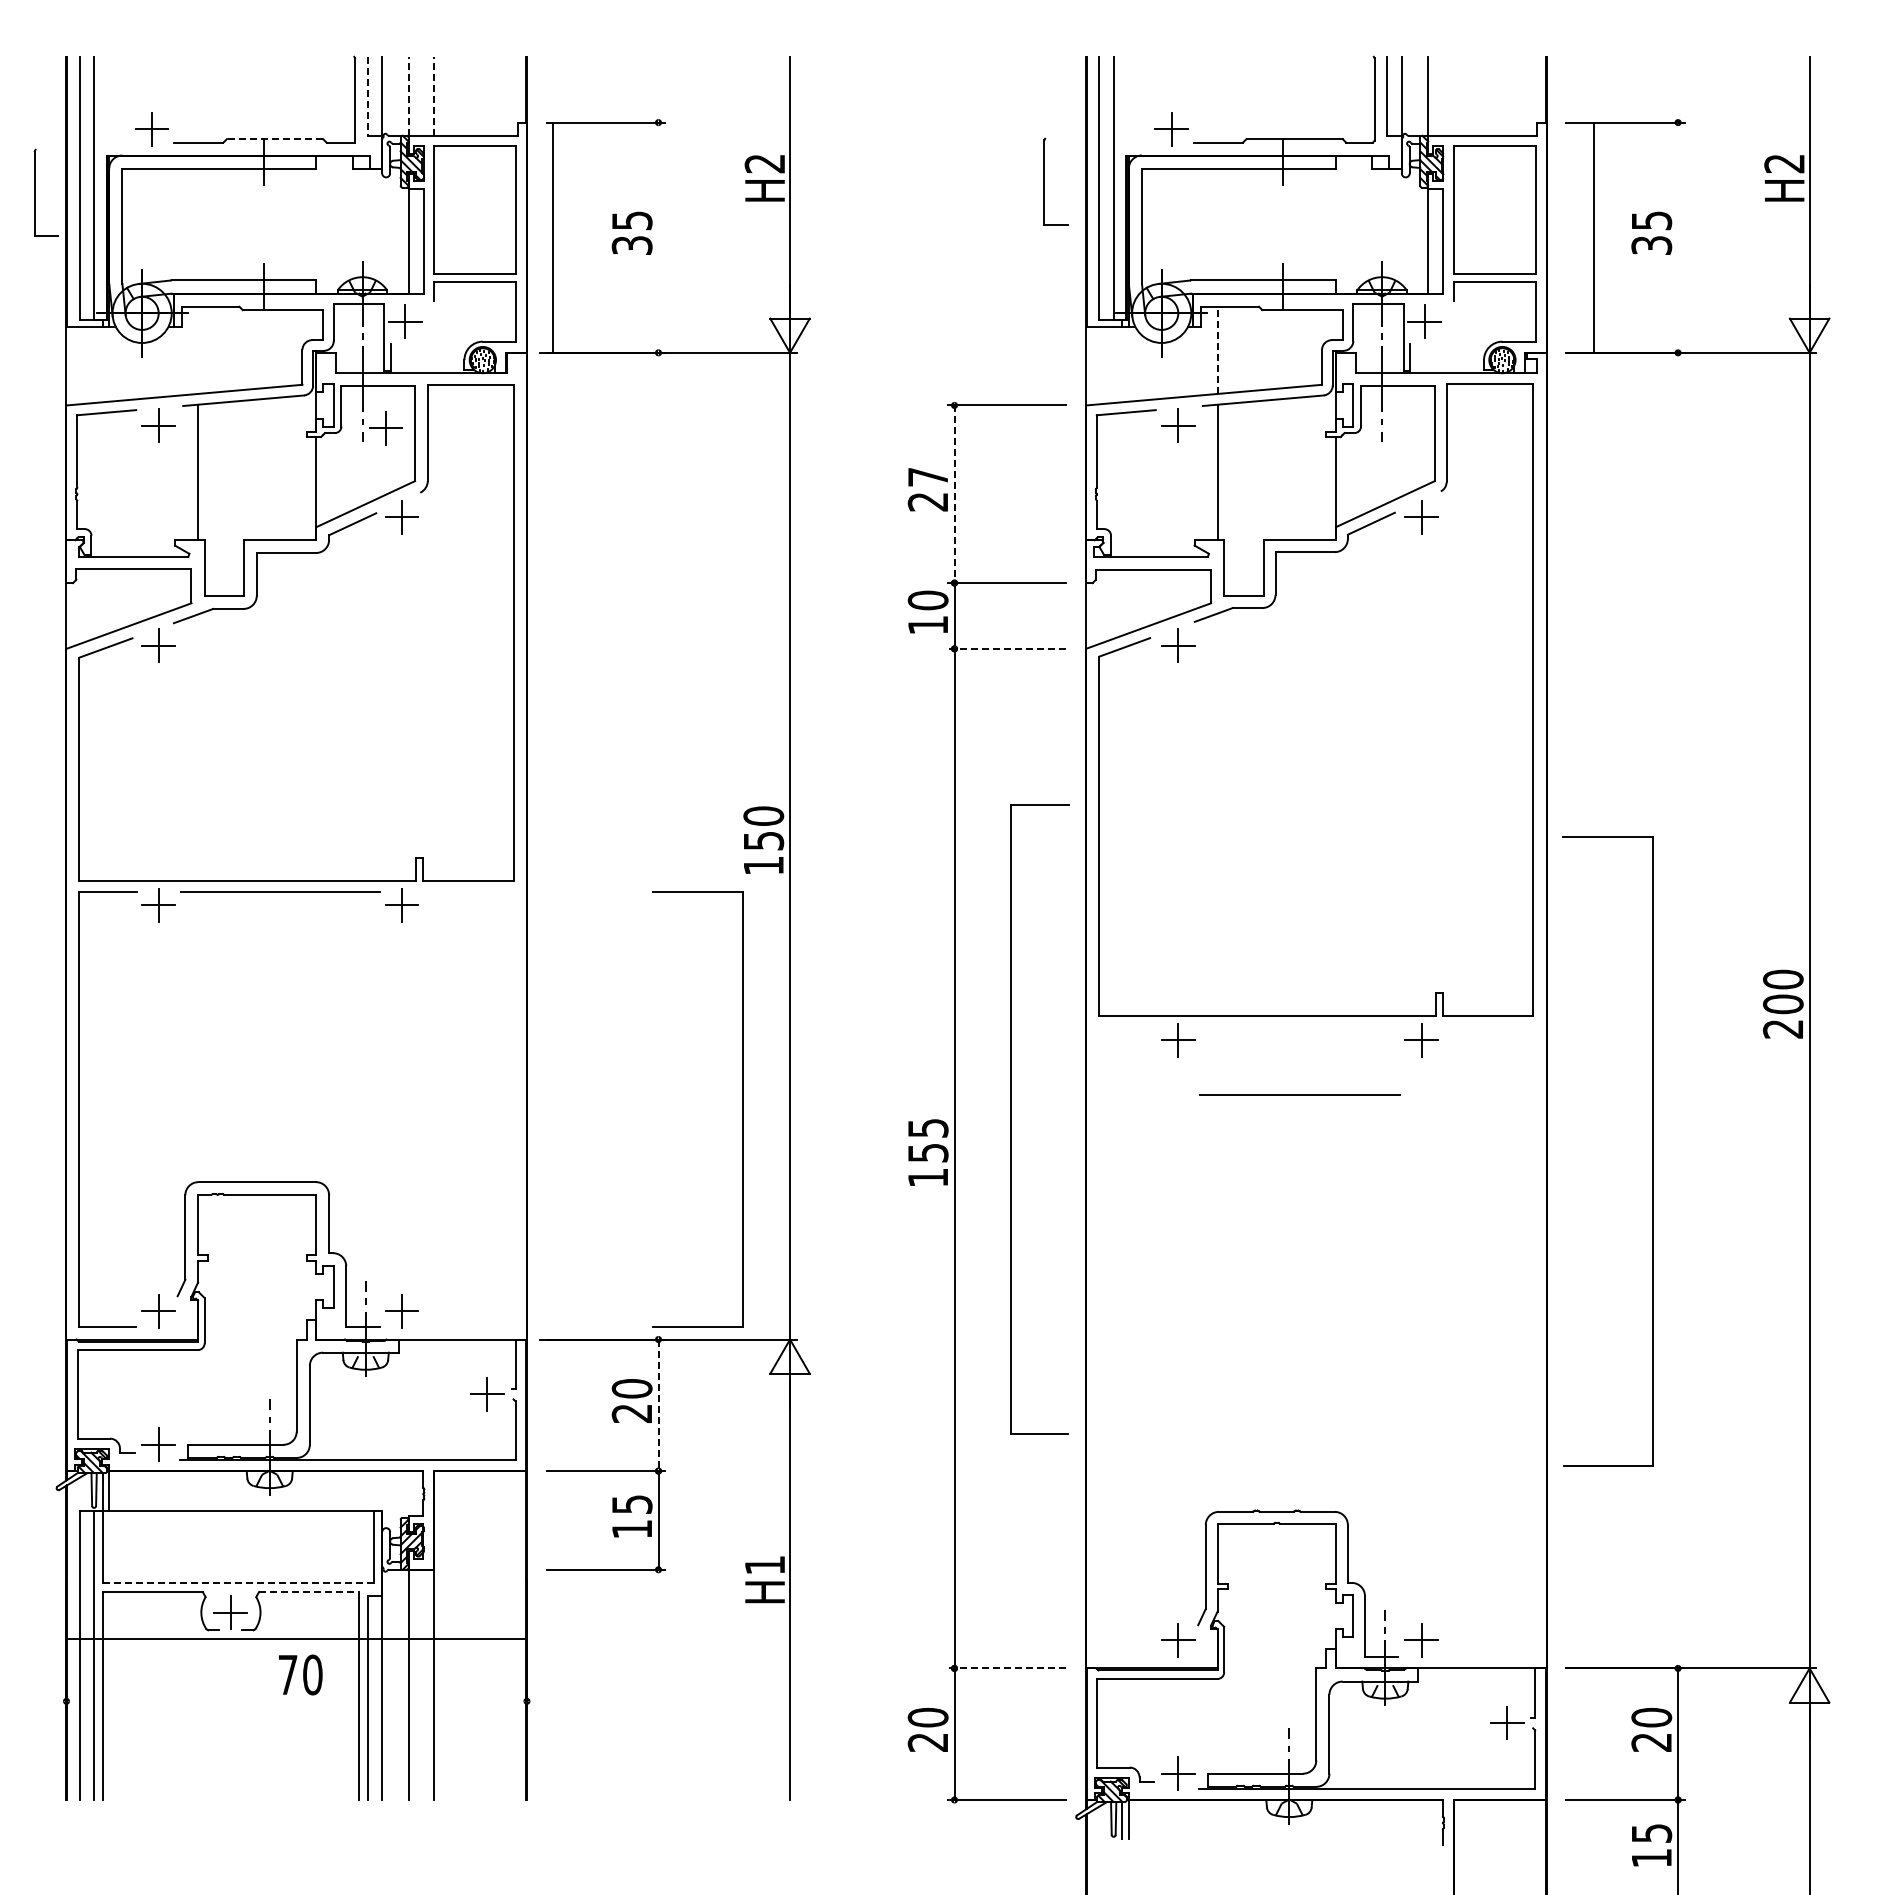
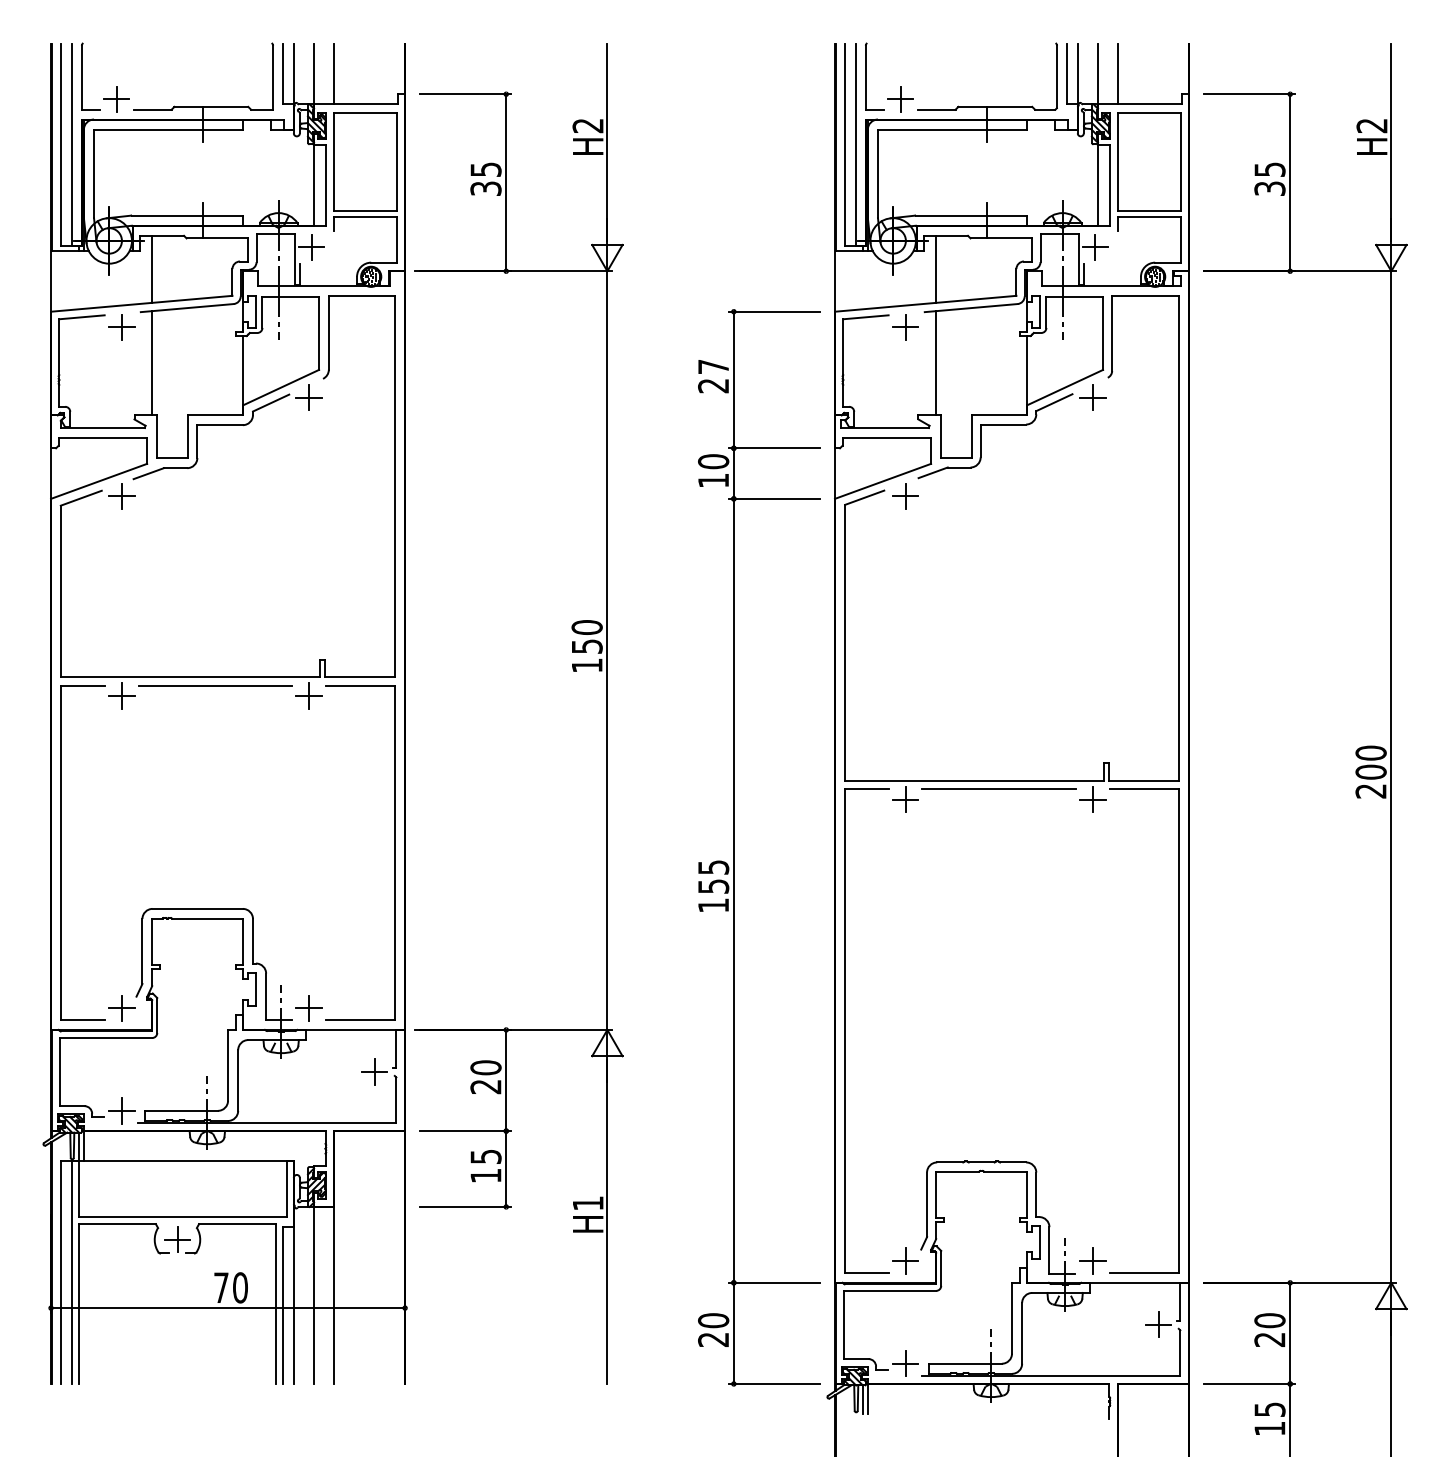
line: (408, 95) -> (314, 73), dashed -> solid
line: (434, 95) -> (334, 73), dashed -> solid
line: (1453, 95) -> (1117, 73), added
line: (367, 96) -> (282, 74), dashed -> solid
line: (274, 139) -> (210, 107), dashed -> solid
part: (1044, 181) -> (866, 76), moved
part: (35, 192) -> (82, 76), moved
line: (552, 237) -> (506, 182), moved
line: (1594, 237) -> (1290, 182), moved
line: (198, 349) -> (152, 268), added
line: (1217, 350) -> (936, 269), dashed -> solid
part: (385, 428) -> (296, 329), removed
line: (954, 494) -> (733, 380), dashed -> solid
line: (1006, 648) -> (773, 498), dashed -> solid
line: (1299, 1094) -> (999, 788), moved
part: (742, 1109) -> (394, 853), moved
part: (1011, 1119) -> (845, 1030), moved
part: (1652, 1151) -> (1178, 1030), moved
line: (658, 1405) -> (506, 1080), dashed -> solid
line: (238, 1582) -> (183, 1216), dashed -> solid
line: (309, 1592) -> (237, 1224), dashed -> solid
line: (296, 1639) -> (227, 1308), moved
line: (1006, 1668) -> (773, 1282), dashed -> solid

